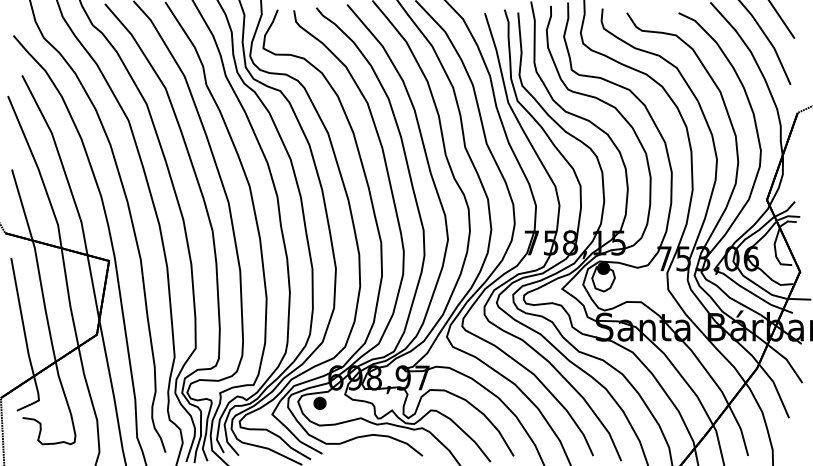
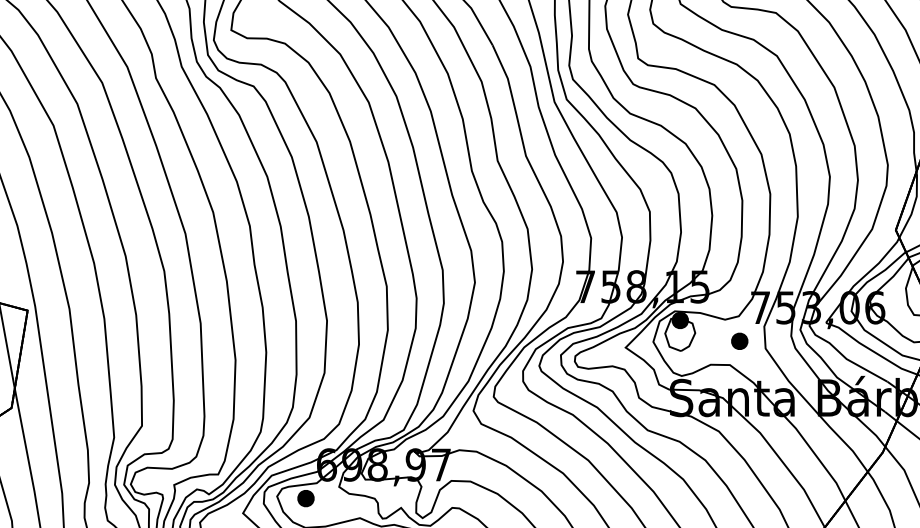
part: (648, 283) -> (739, 340), added

